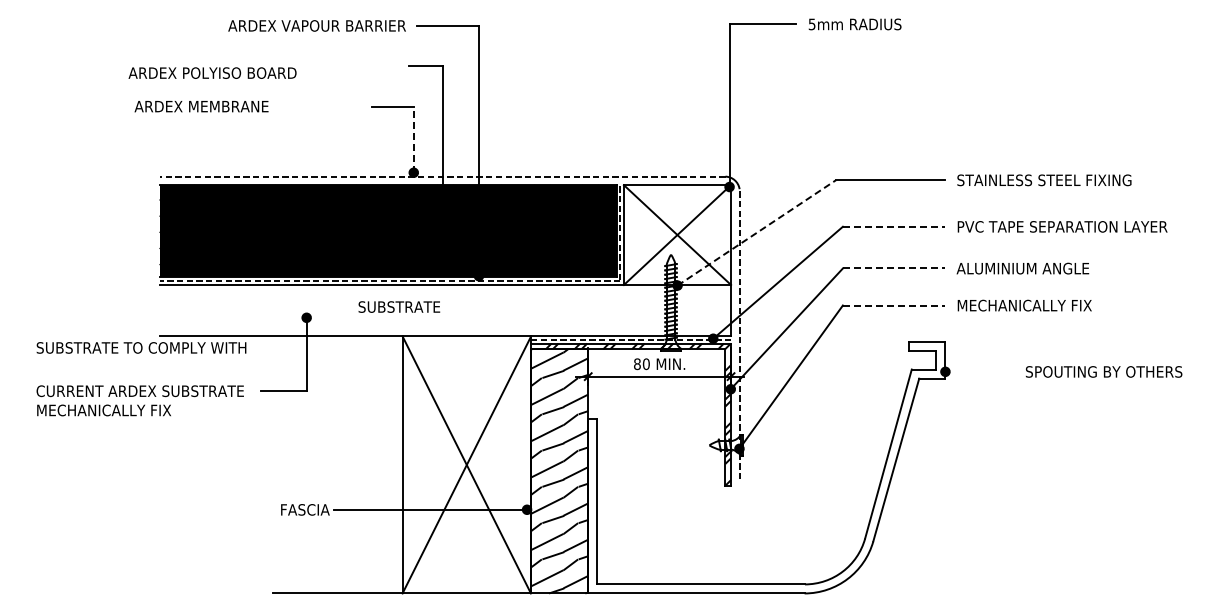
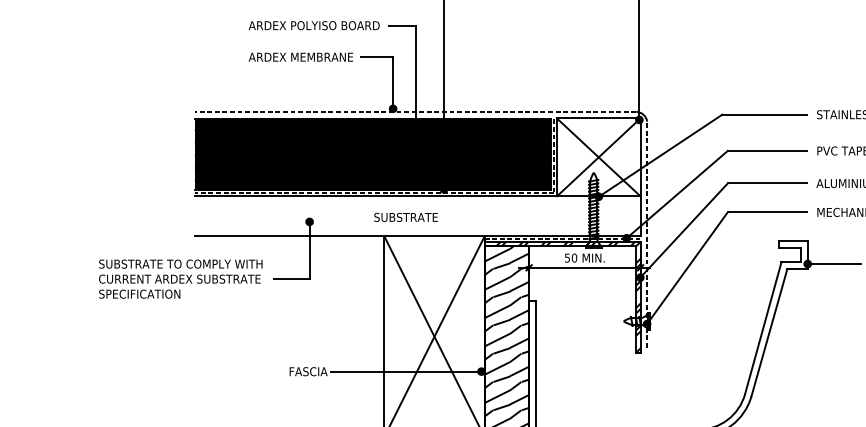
text: (212, 72) -> (314, 25), moved
text: (201, 106) -> (300, 57), moved
line: (413, 139) -> (392, 82), dashed -> solid
line: (893, 226) -> (767, 150), dashed -> solid
line: (757, 232) -> (661, 155), dashed -> solid
line: (893, 268) -> (767, 183), dashed -> solid
line: (893, 305) -> (767, 212), dashed -> solid
text: (399, 306) -> (406, 217), moved
text: (141, 347) -> (180, 263), moved
text: (637, 363) -> (567, 257), 80 -> 50
line: (979, 371) -> (834, 263), added
text: (103, 410) -> (151, 294), MECHANICALLY FIX -> SPECIFICATION

